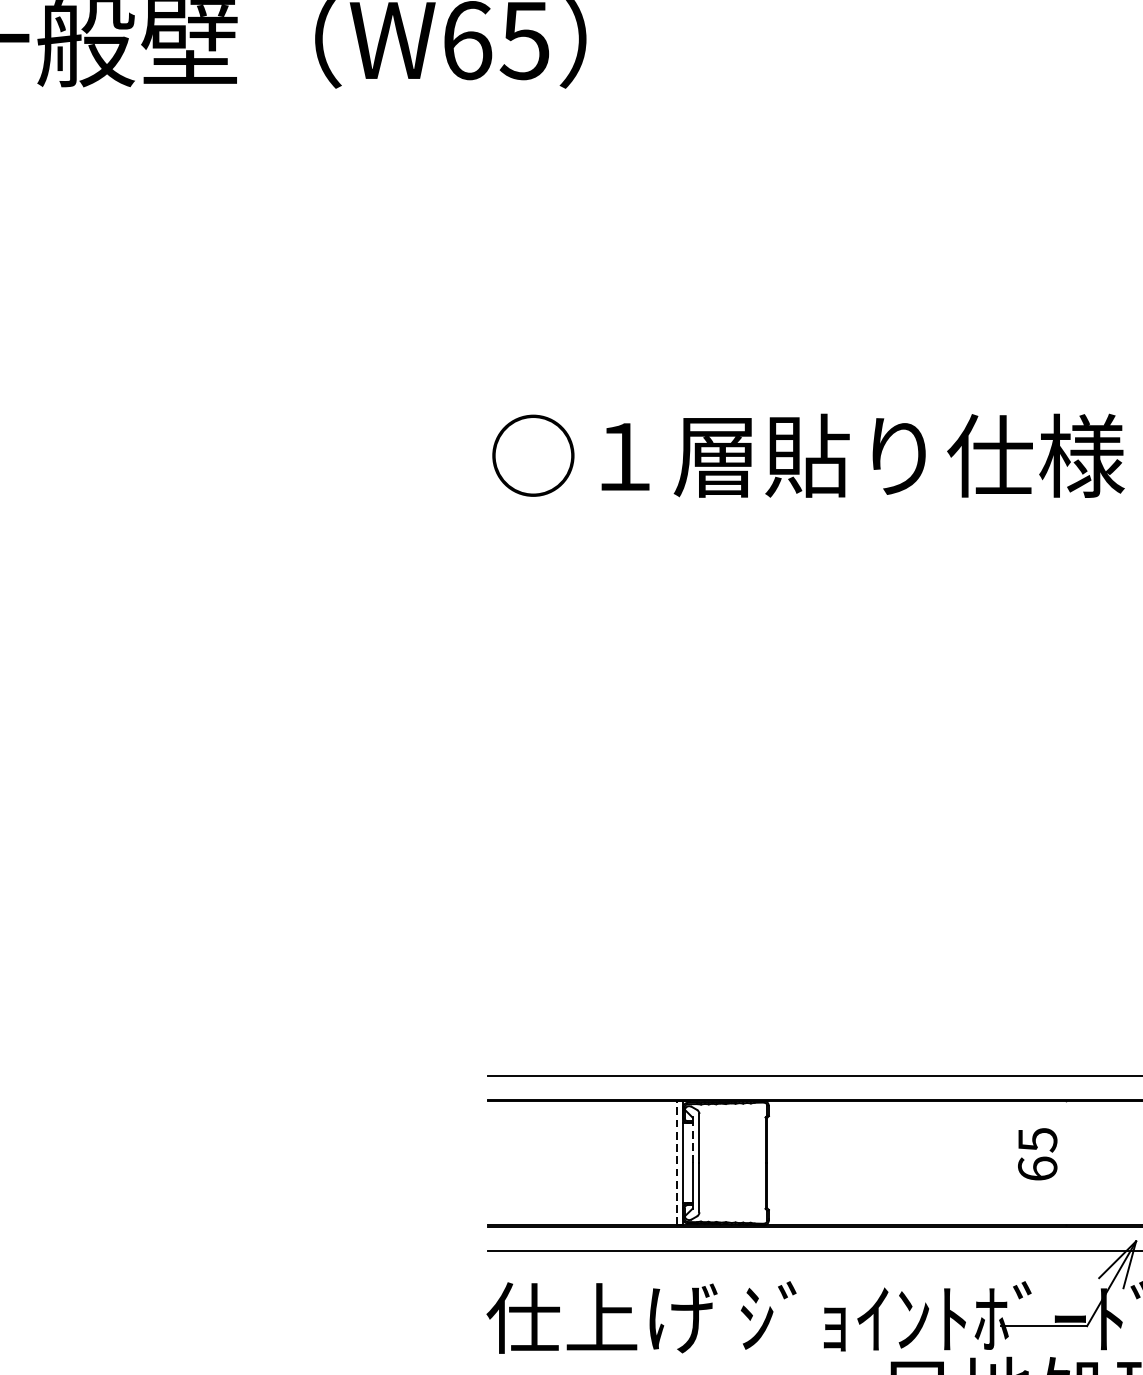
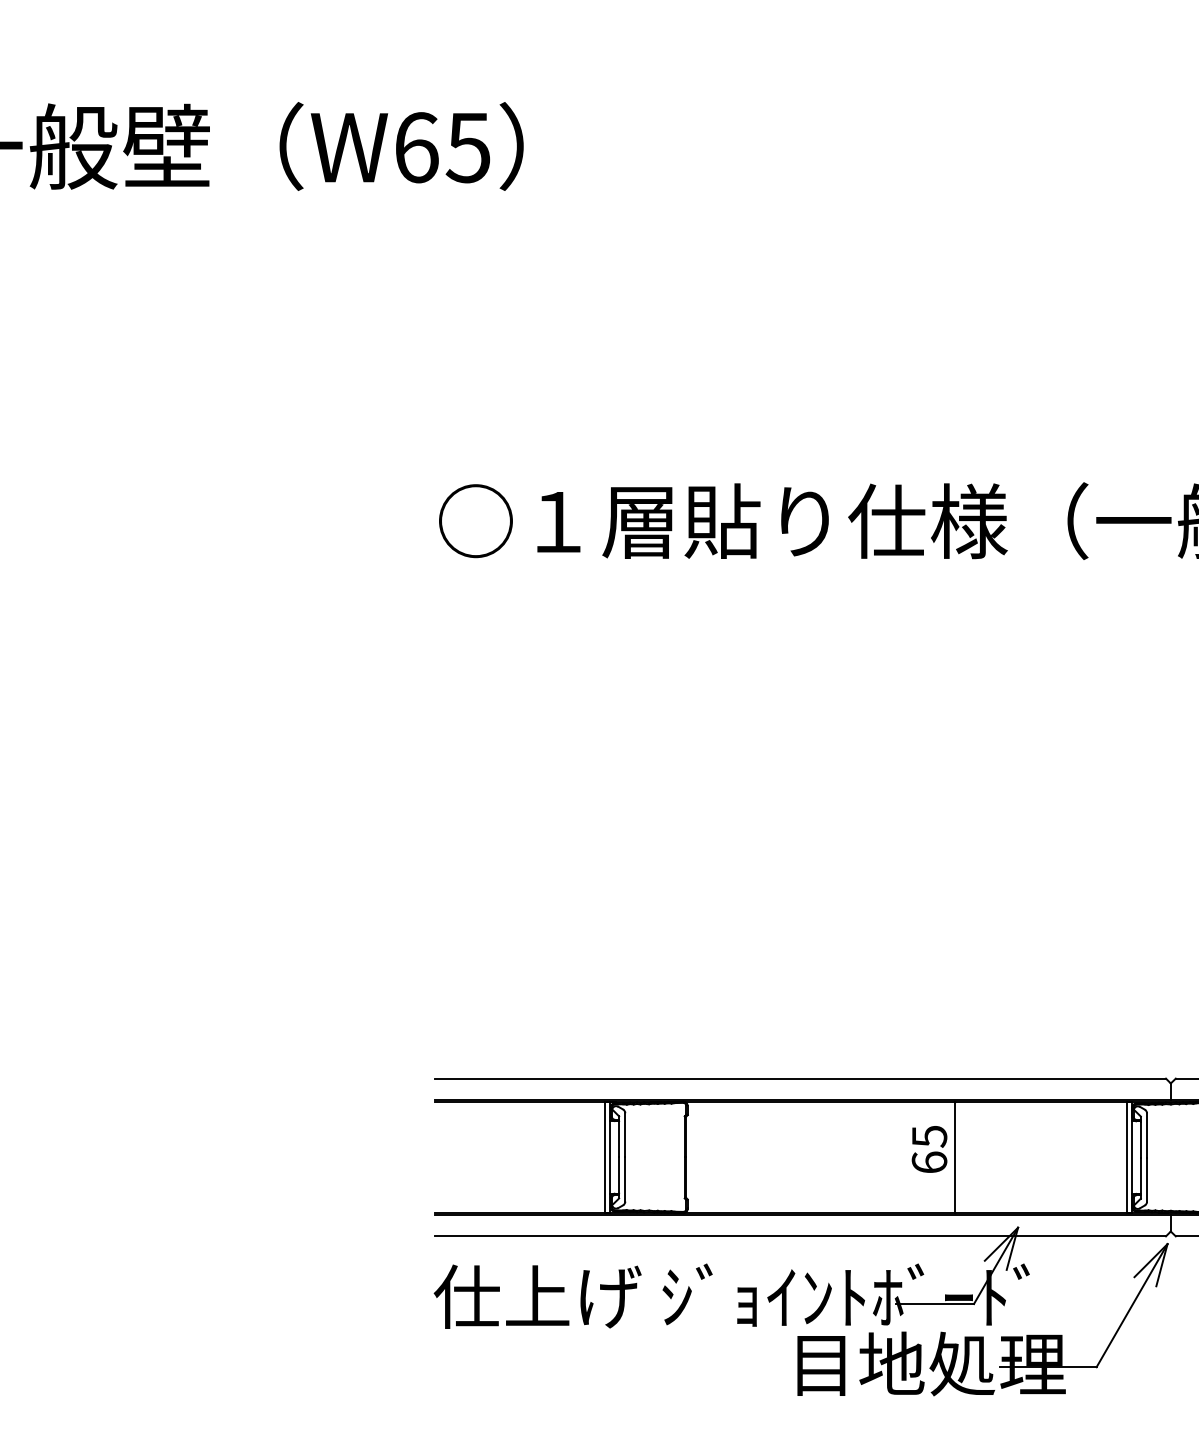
line: (692, 1142) -> (619, 1138), dashed -> solid
line: (676, 1163) -> (604, 1157), dashed -> solid
line: (1066, 1163) -> (955, 1157), added

